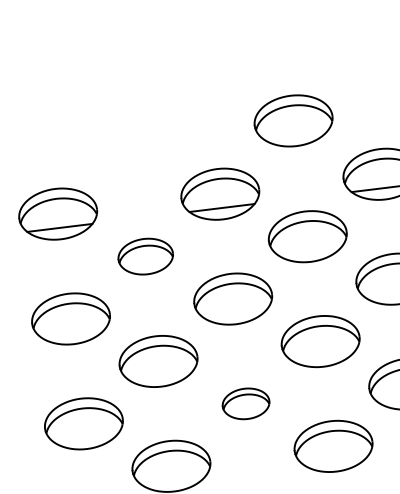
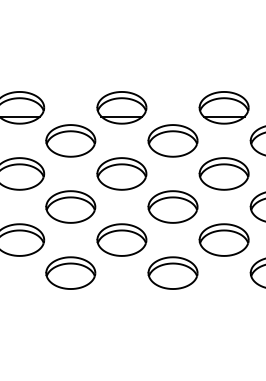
part: (292, 120) -> (172, 67), removed
part: (145, 256) -> (70, 140), size x1.43
part: (245, 403) -> (121, 239), size x1.67

